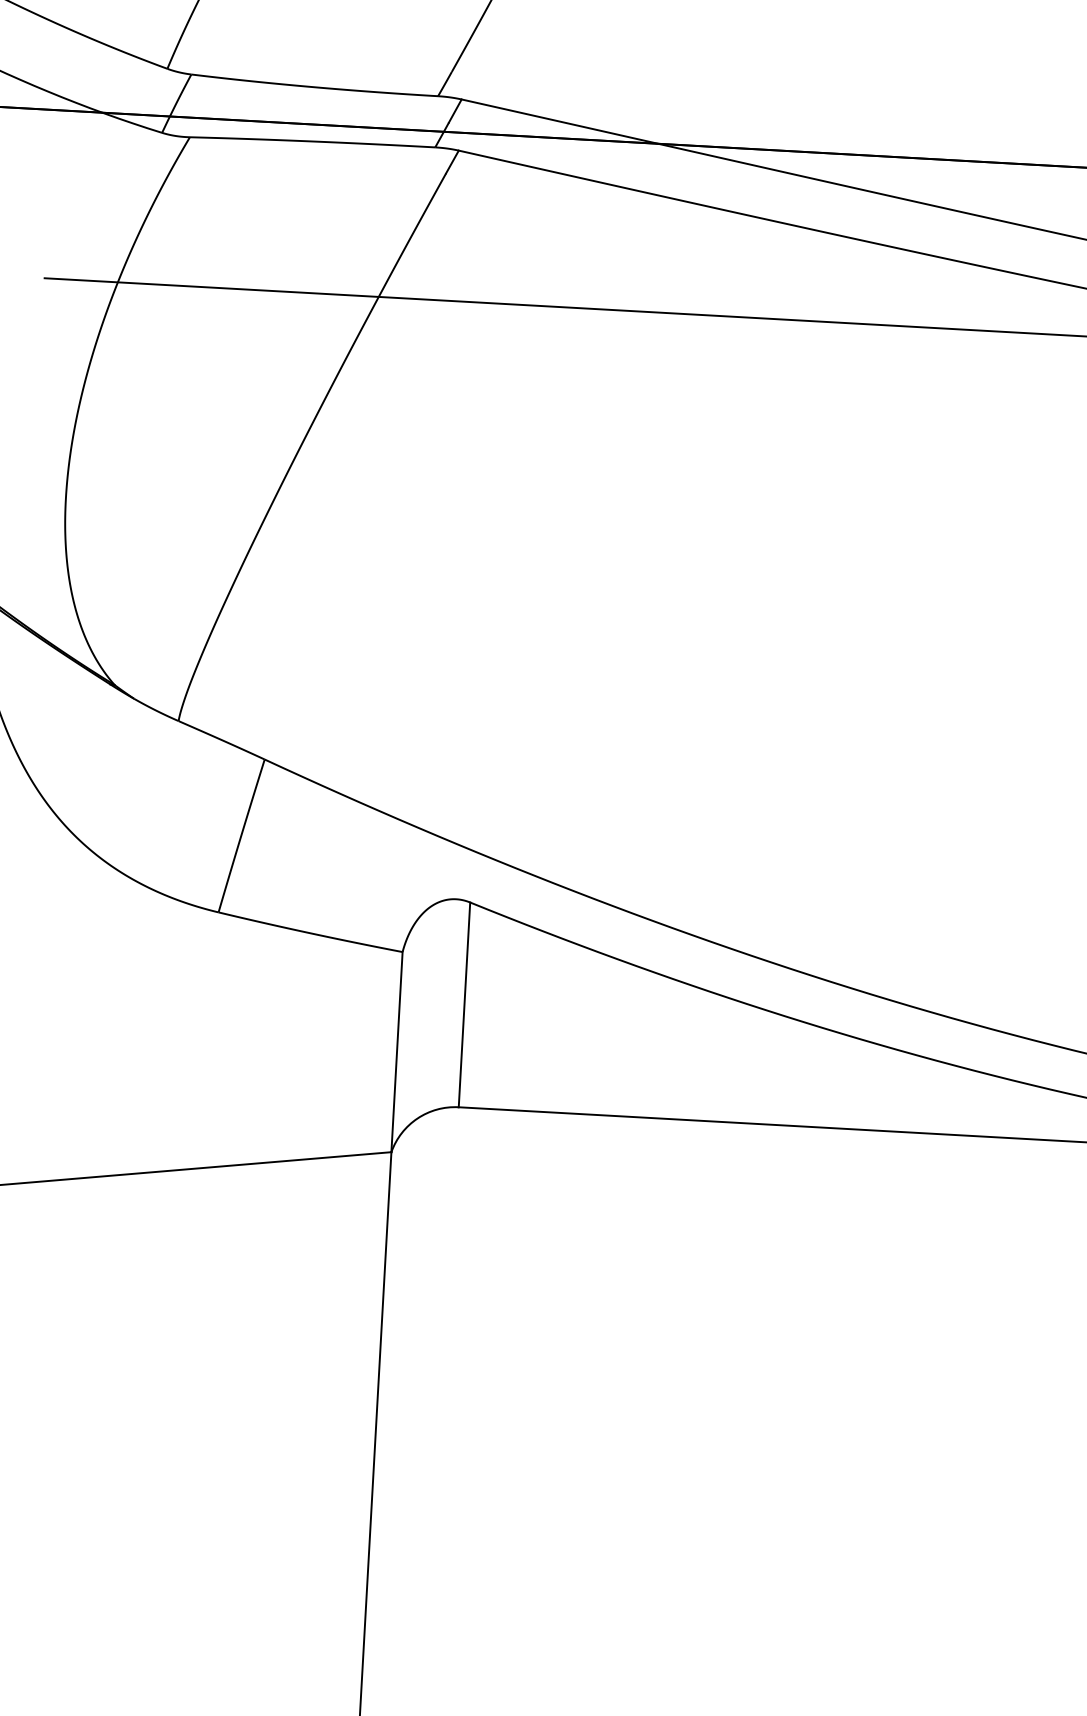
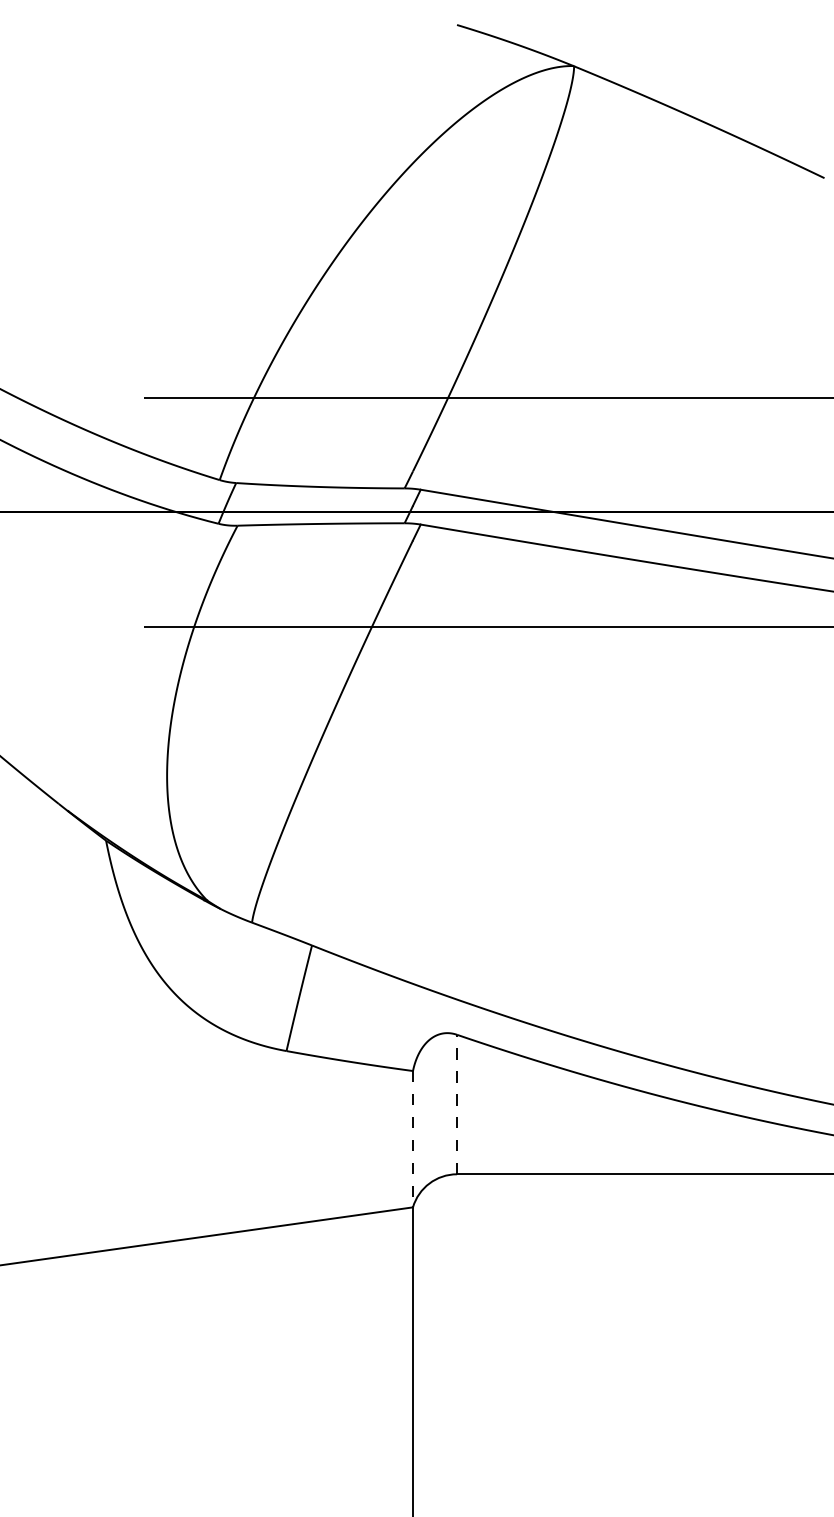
line: (465, 1004) -> (457, 1104), solid -> dashed
line: (397, 1052) -> (413, 1139), solid -> dashed

